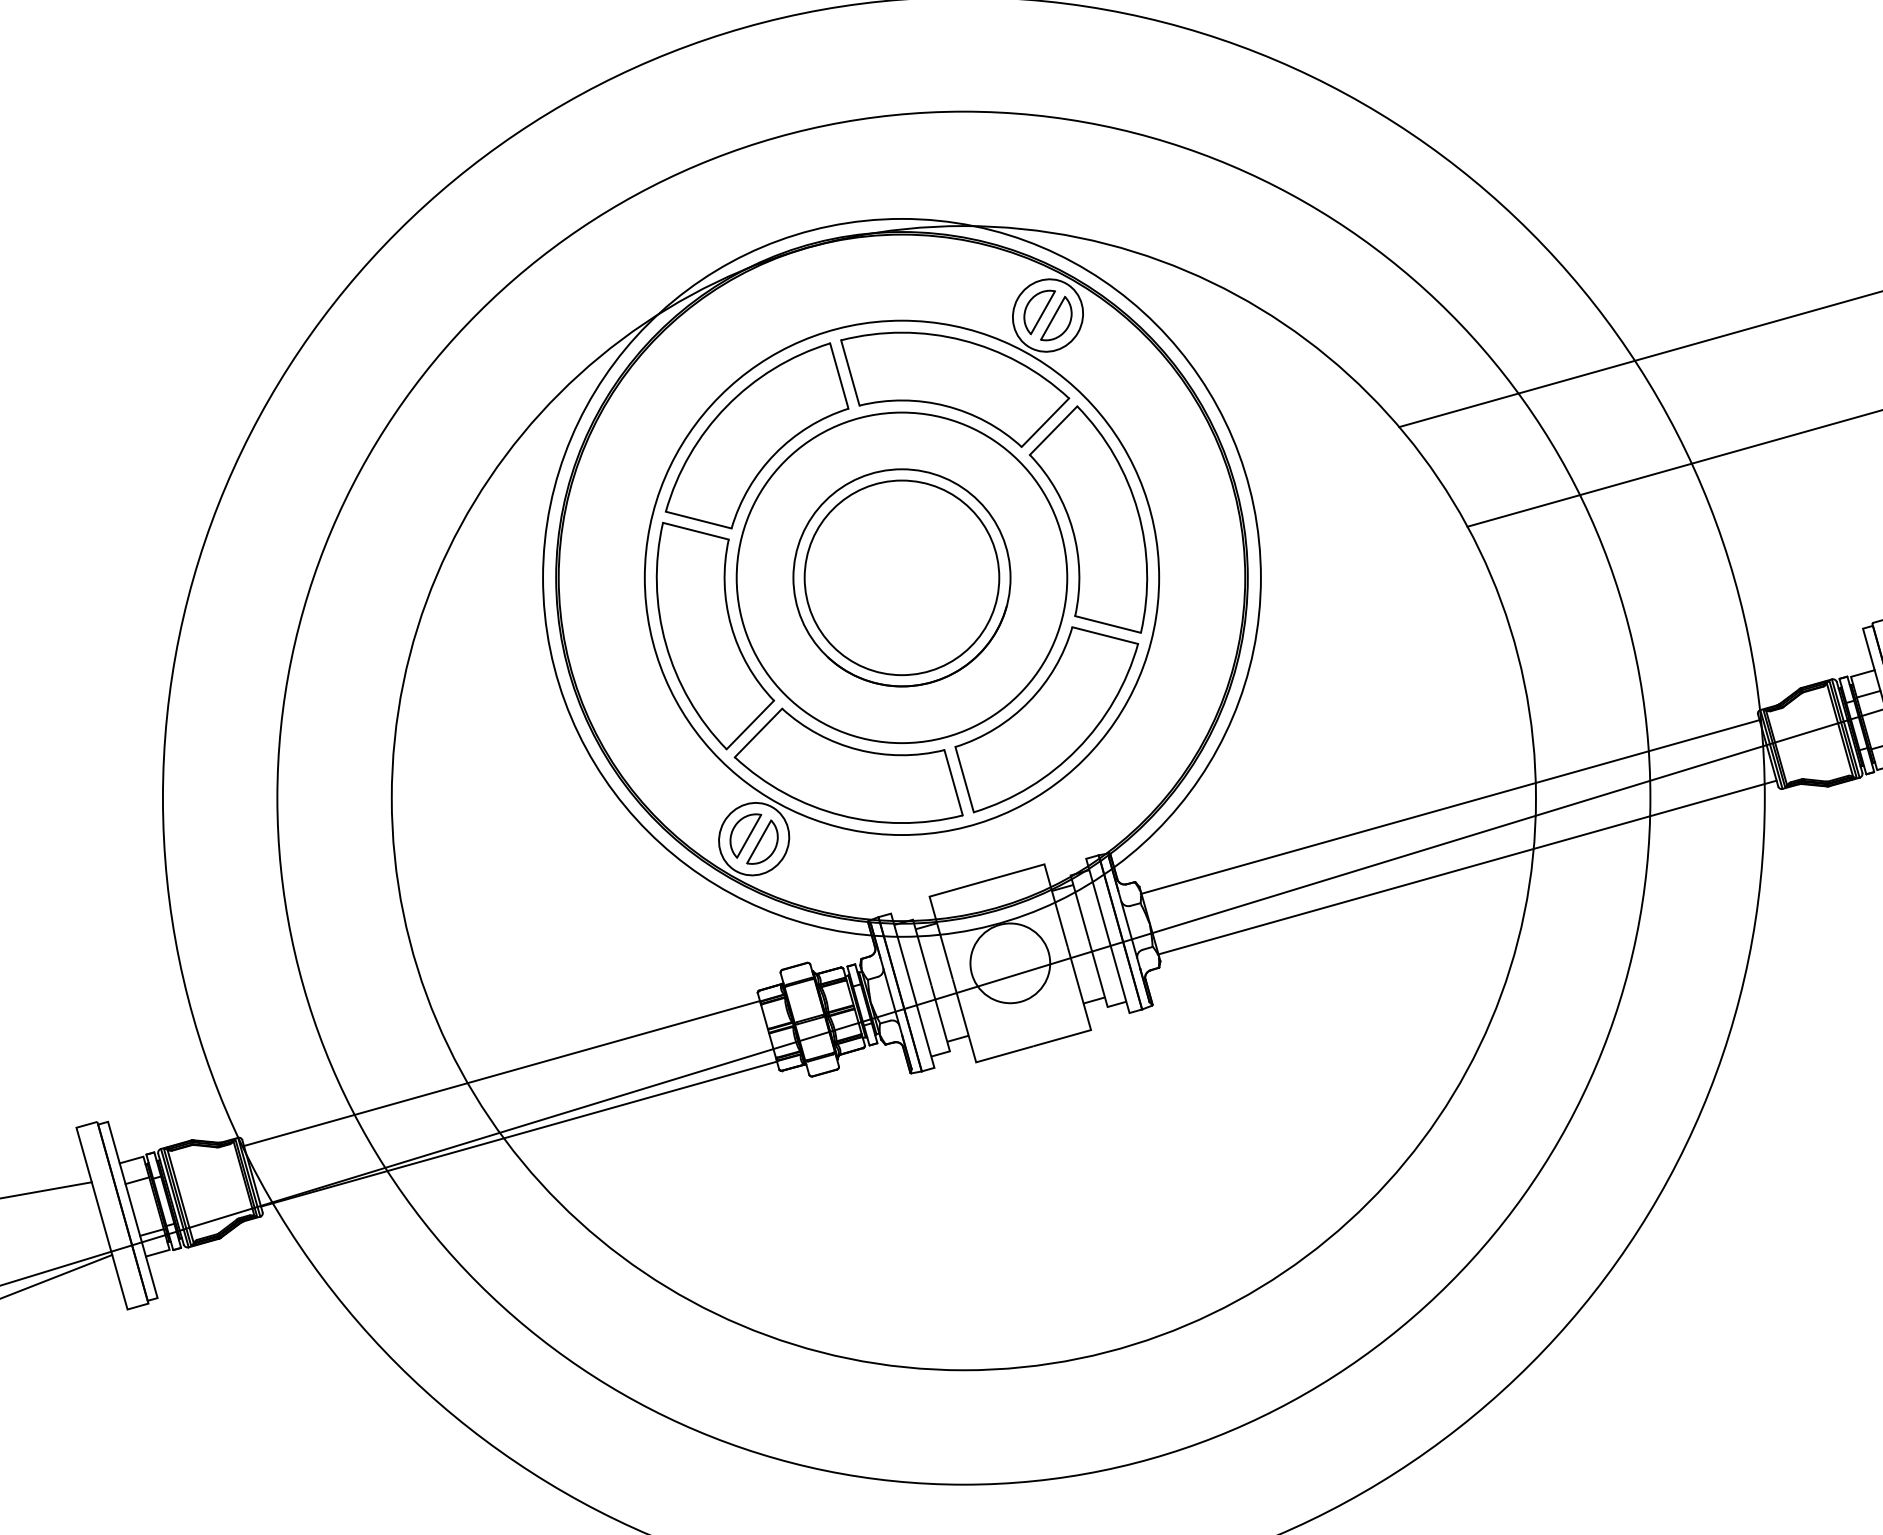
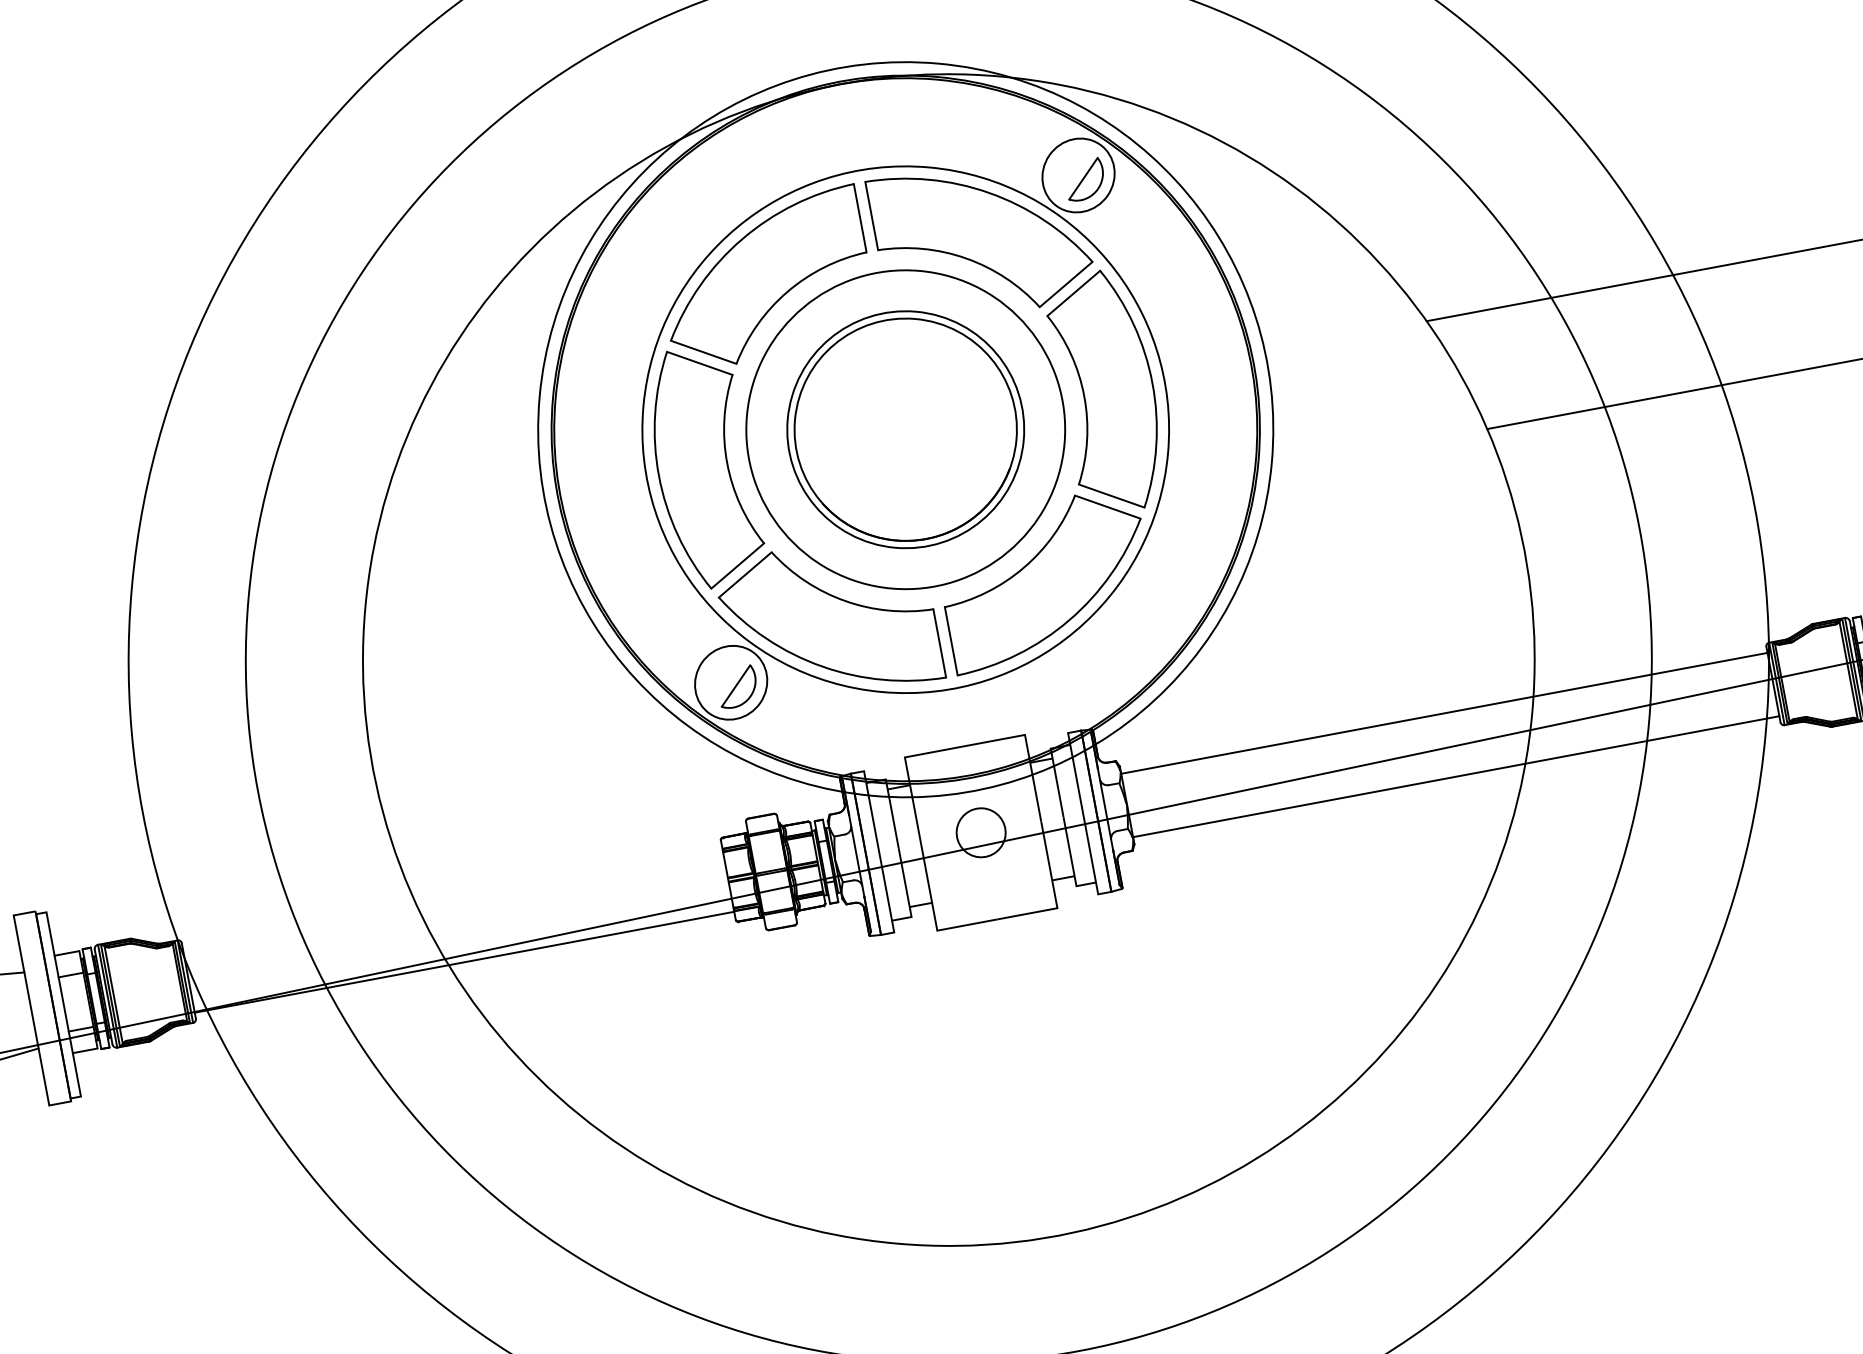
part: (1039, 312) -> (1070, 171), removed
circle: (901, 577) -> (905, 429), size x0.7
circle: (901, 577) -> (905, 429), size x1.6
part: (745, 835) -> (722, 678), removed
circle: (1010, 963) -> (981, 832), size x0.6
line: (502, 1073) -> (453, 898), removed

